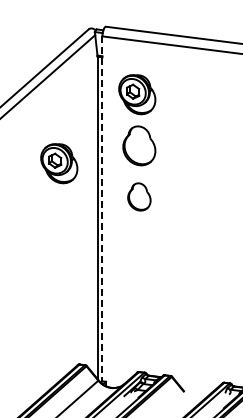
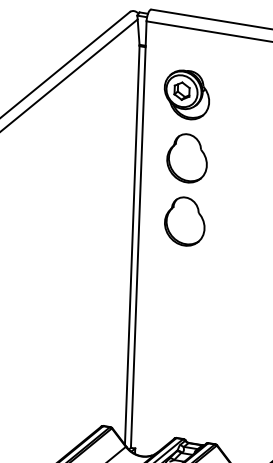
part: (59, 163) -> (87, 176), removed
part: (139, 196) -> (185, 220), size x1.43
line: (102, 209) -> (138, 235), dashed -> solid

